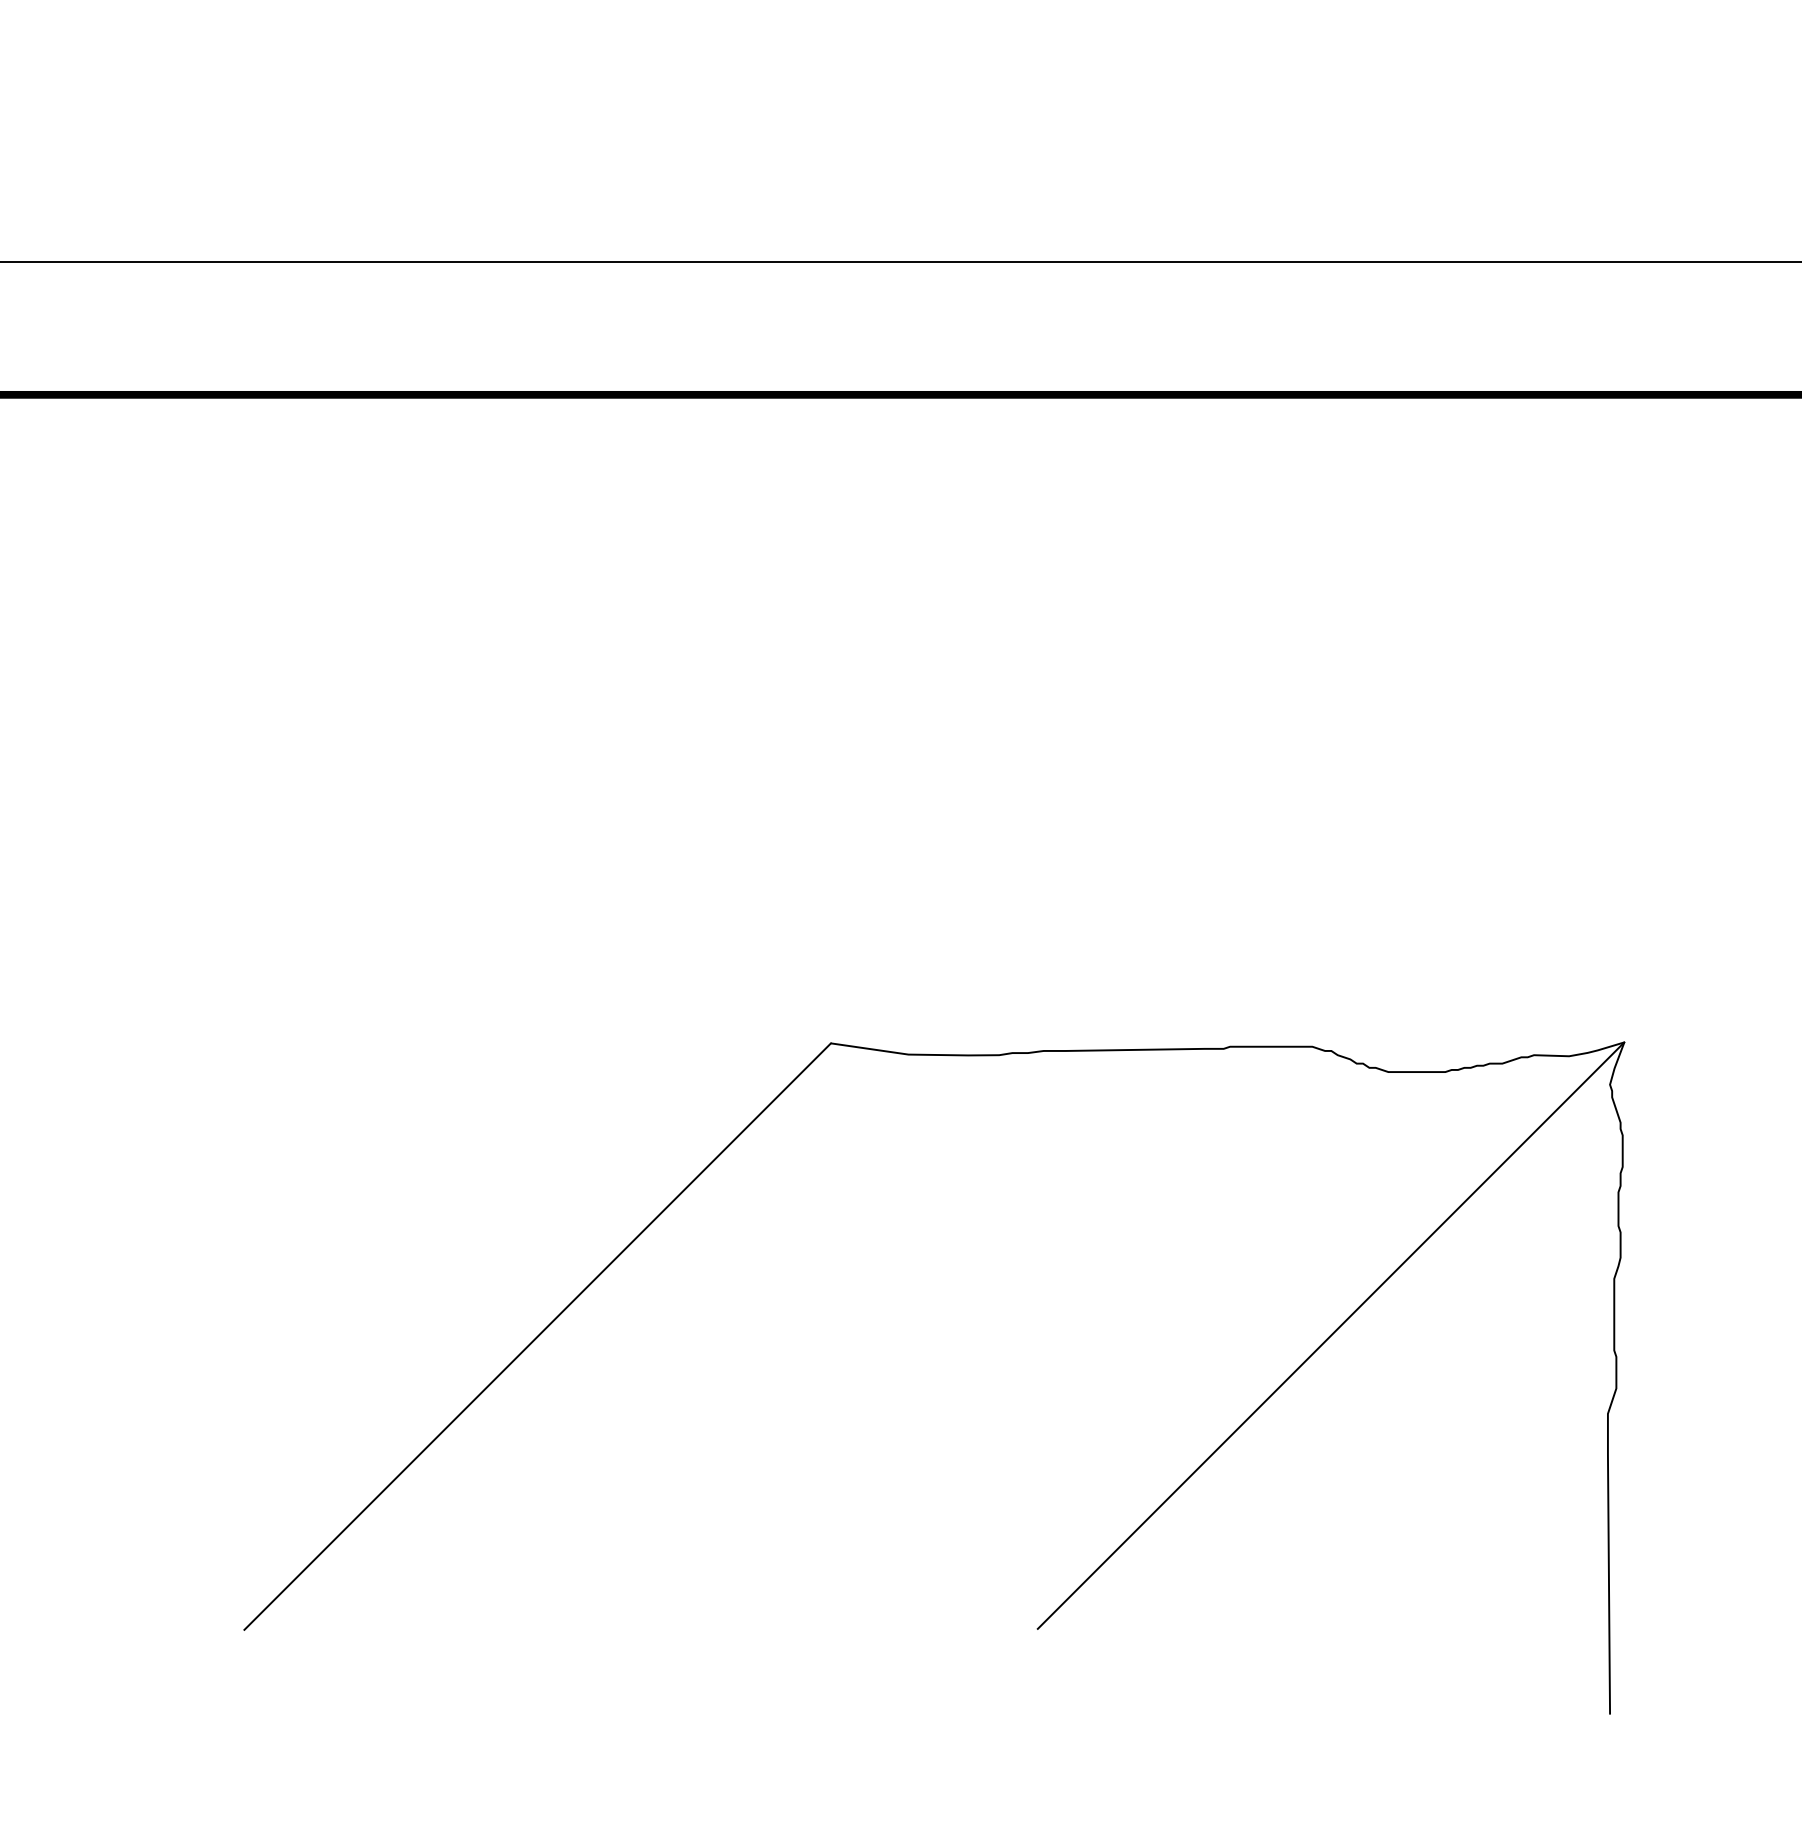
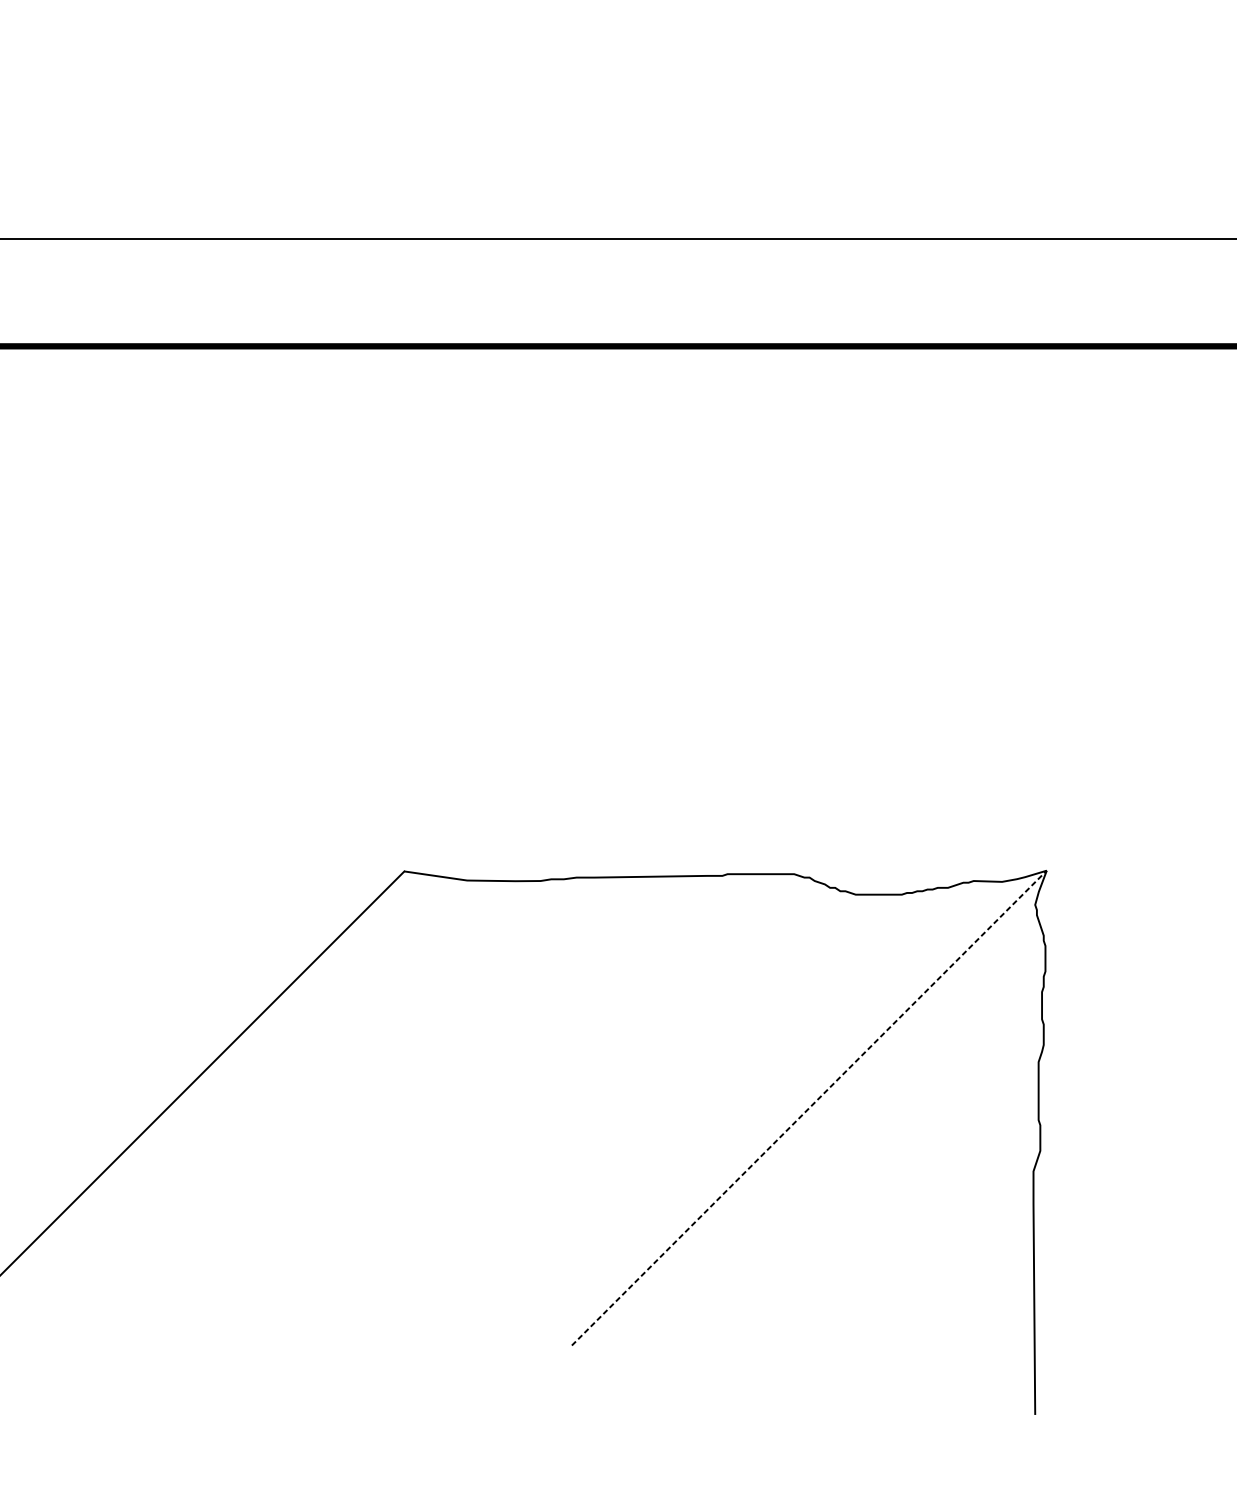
line: (1331, 1335) -> (809, 1107), solid -> dashed

